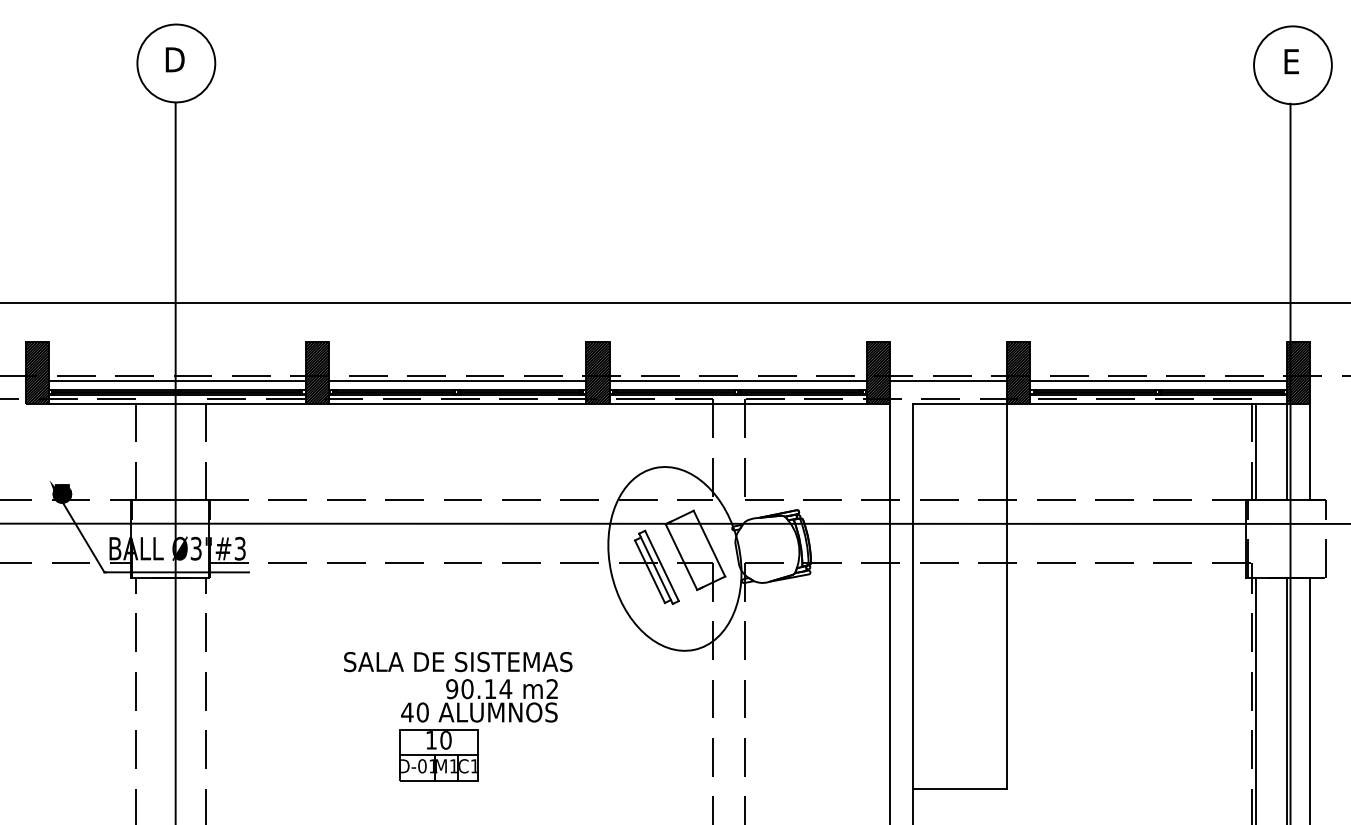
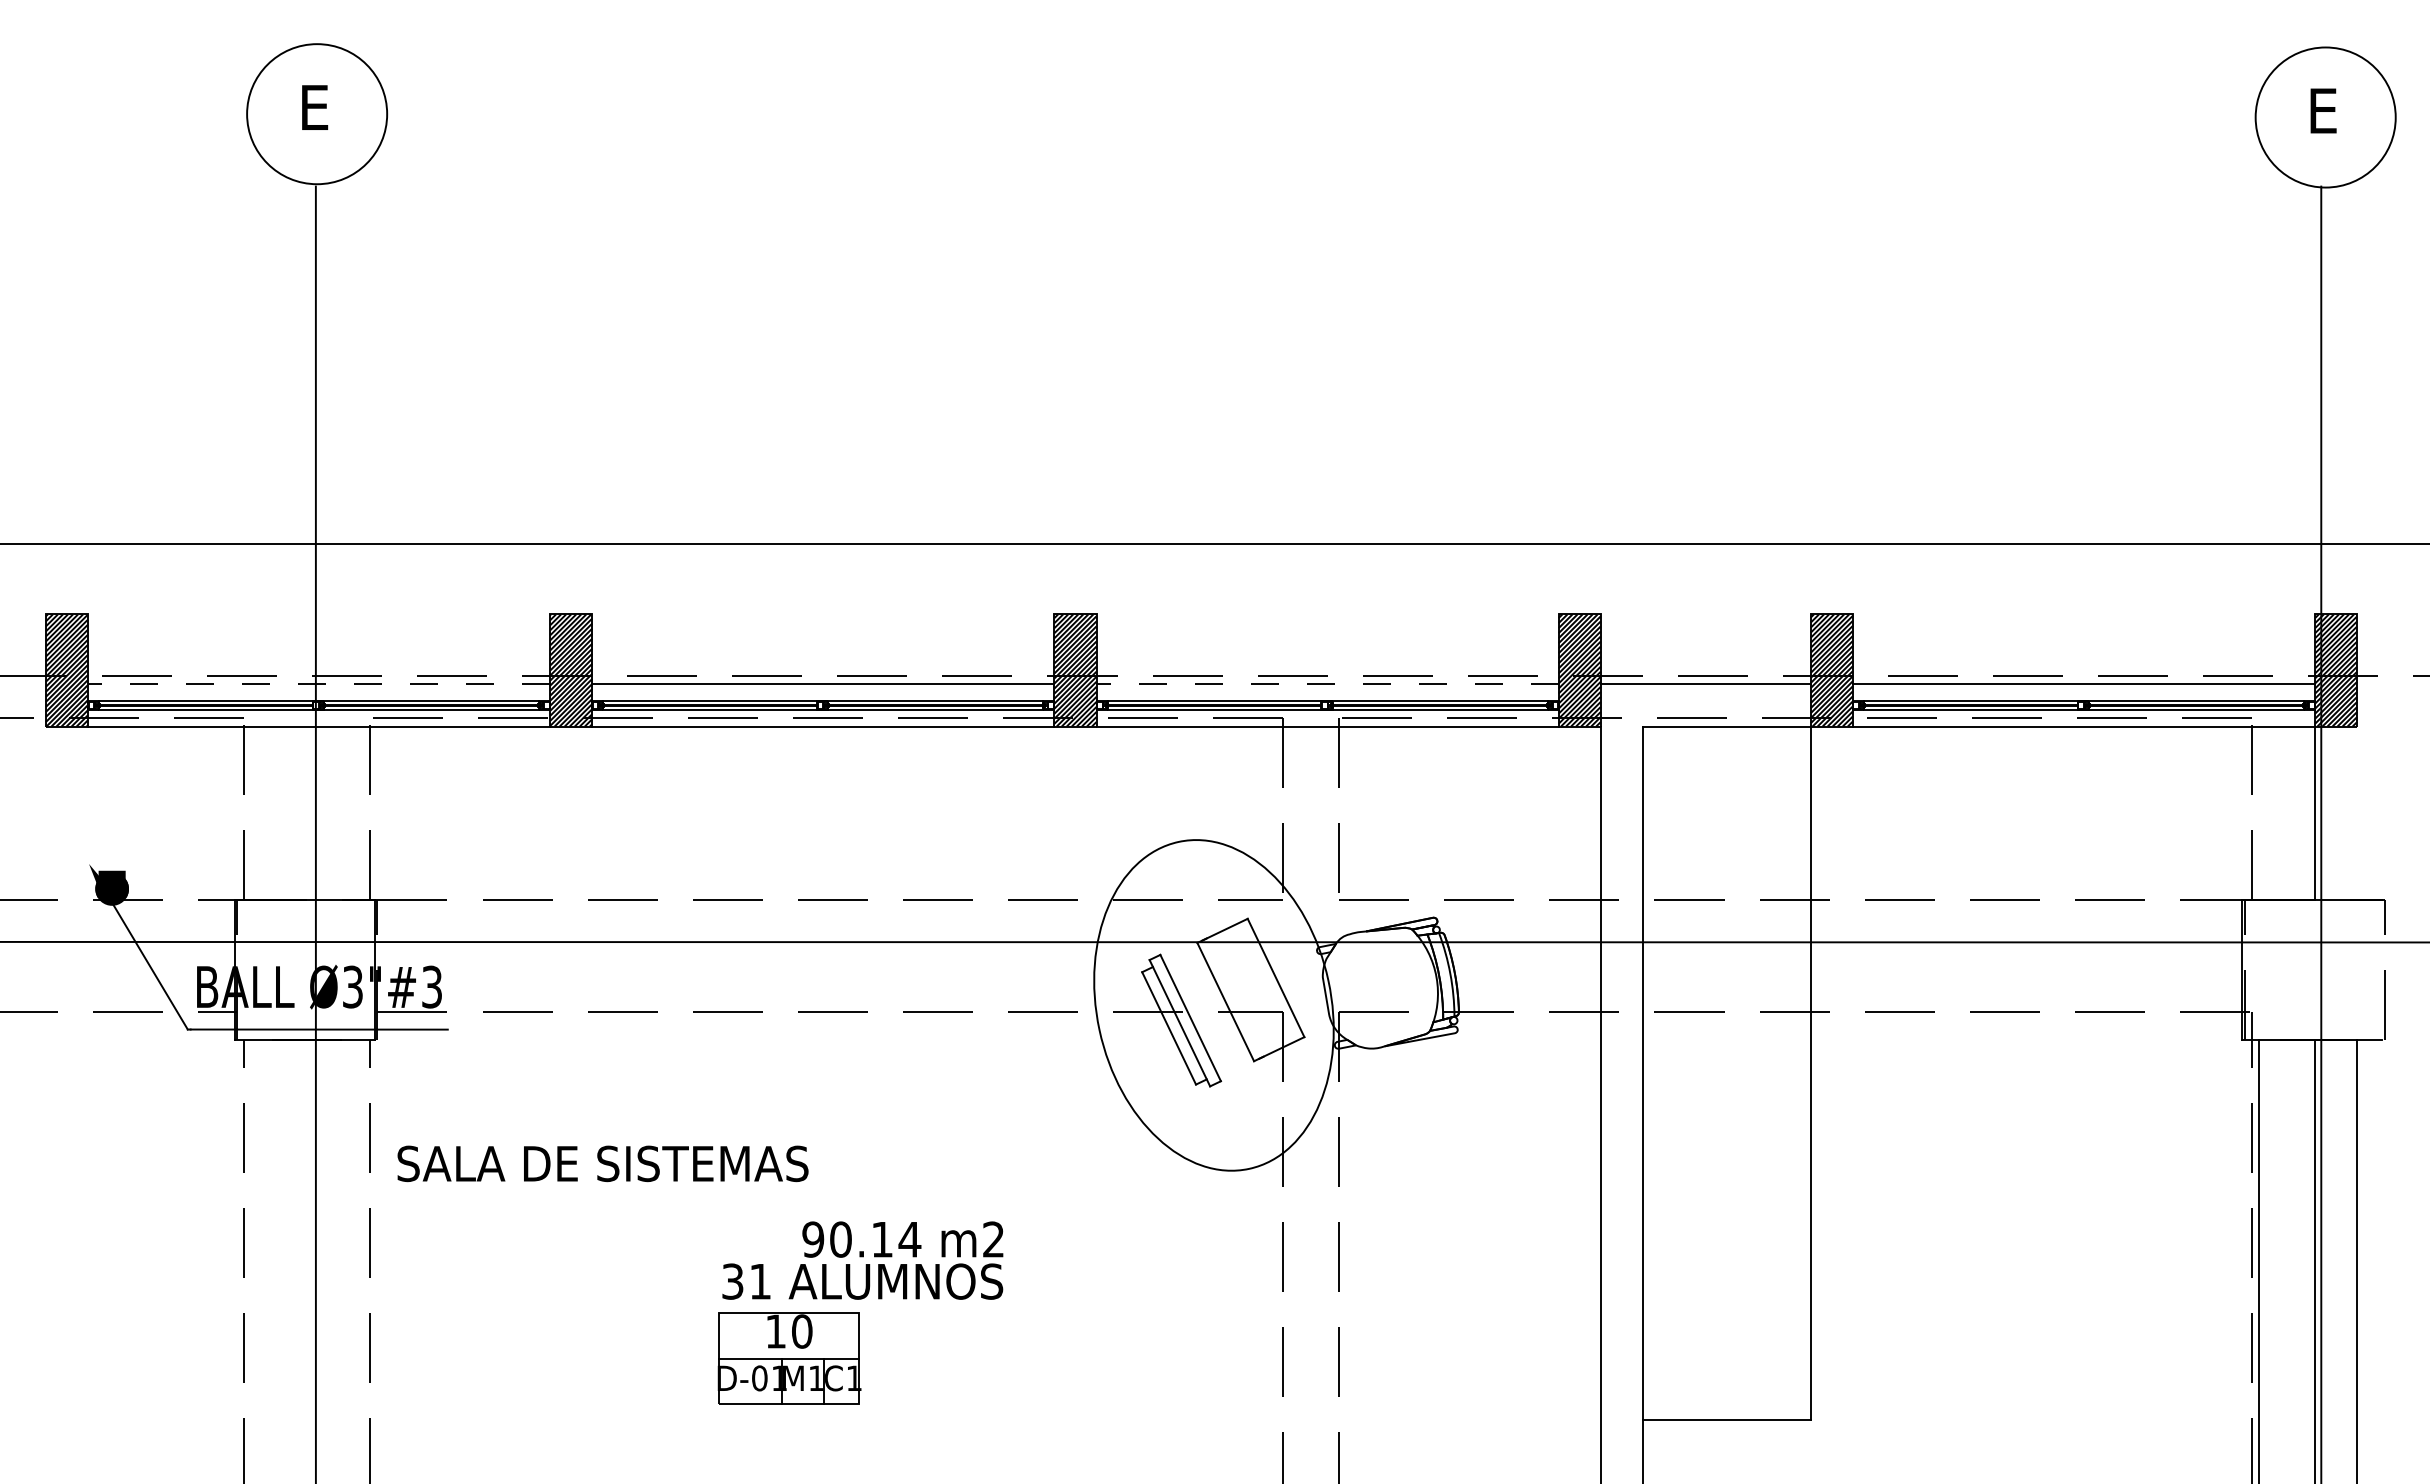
text: (174, 59) -> (313, 107), D -> E
line: (176, 380) -> (317, 684), solid -> dashed
line: (737, 380) -> (1326, 684), solid -> dashed
line: (1255, 451) -> (2258, 812), removed
line: (1310, 451) -> (2357, 812), removed
text: (458, 662) -> (603, 1164), moved
text: (414, 712) -> (745, 1281), 40 -> 31

